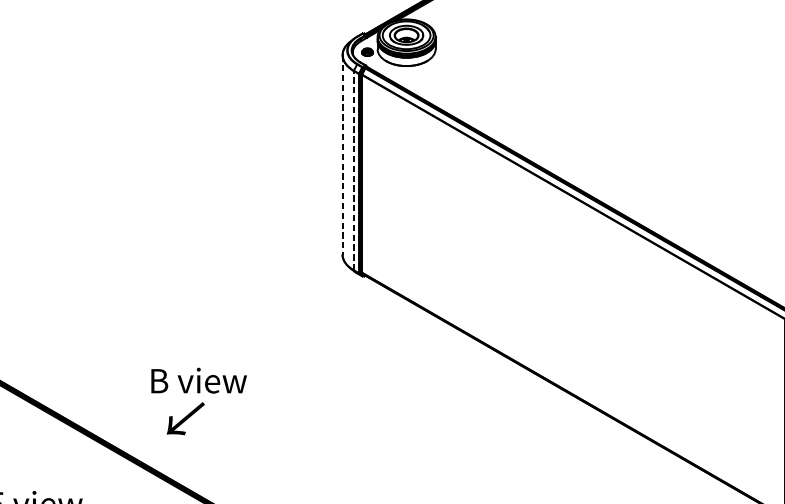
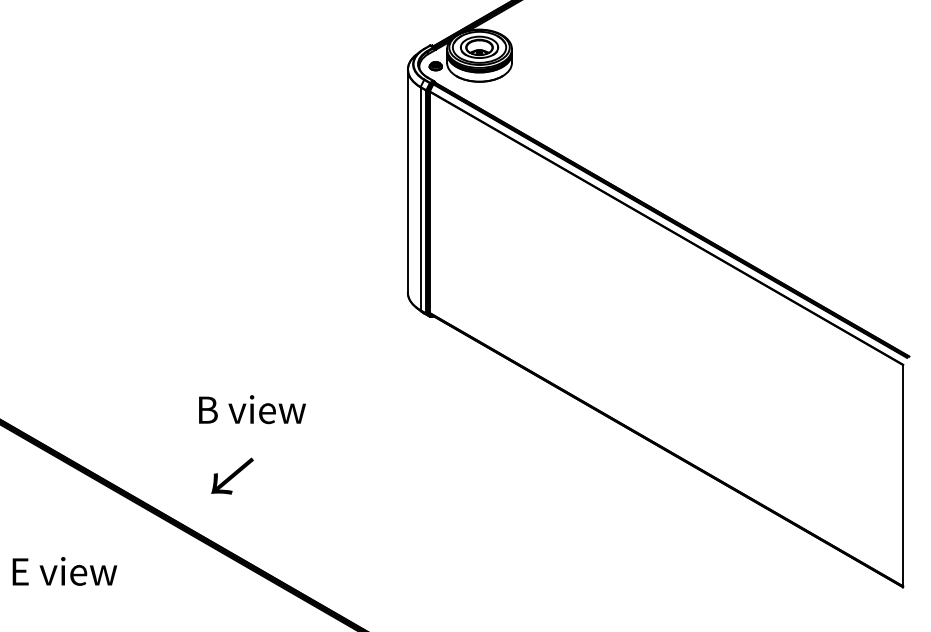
line: (342, 155) -> (407, 181), dashed -> solid
line: (353, 170) -> (420, 198), dashed -> solid
text: (199, 380) -> (252, 409), moved

